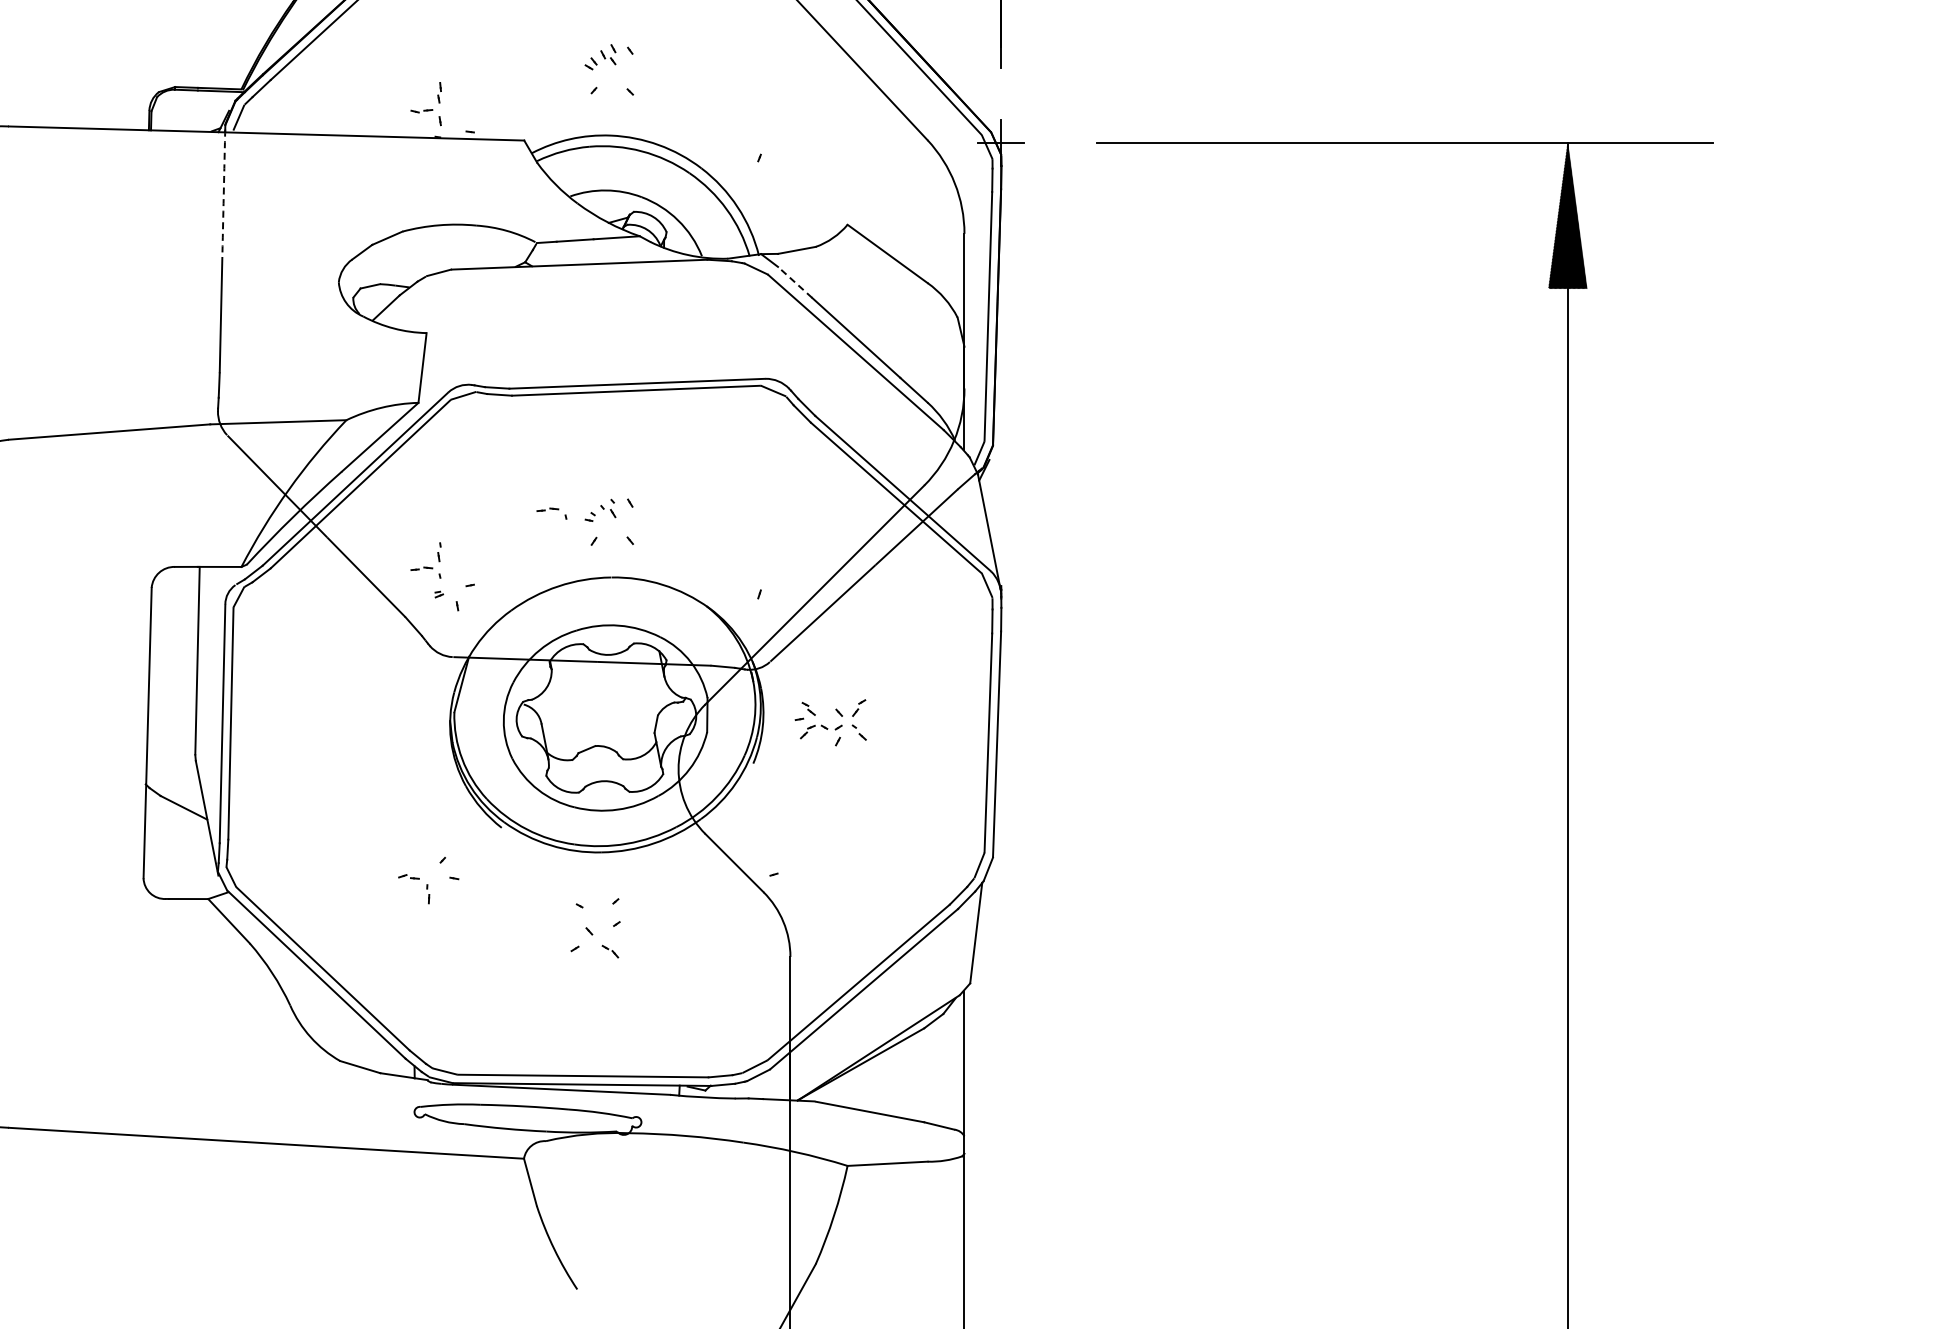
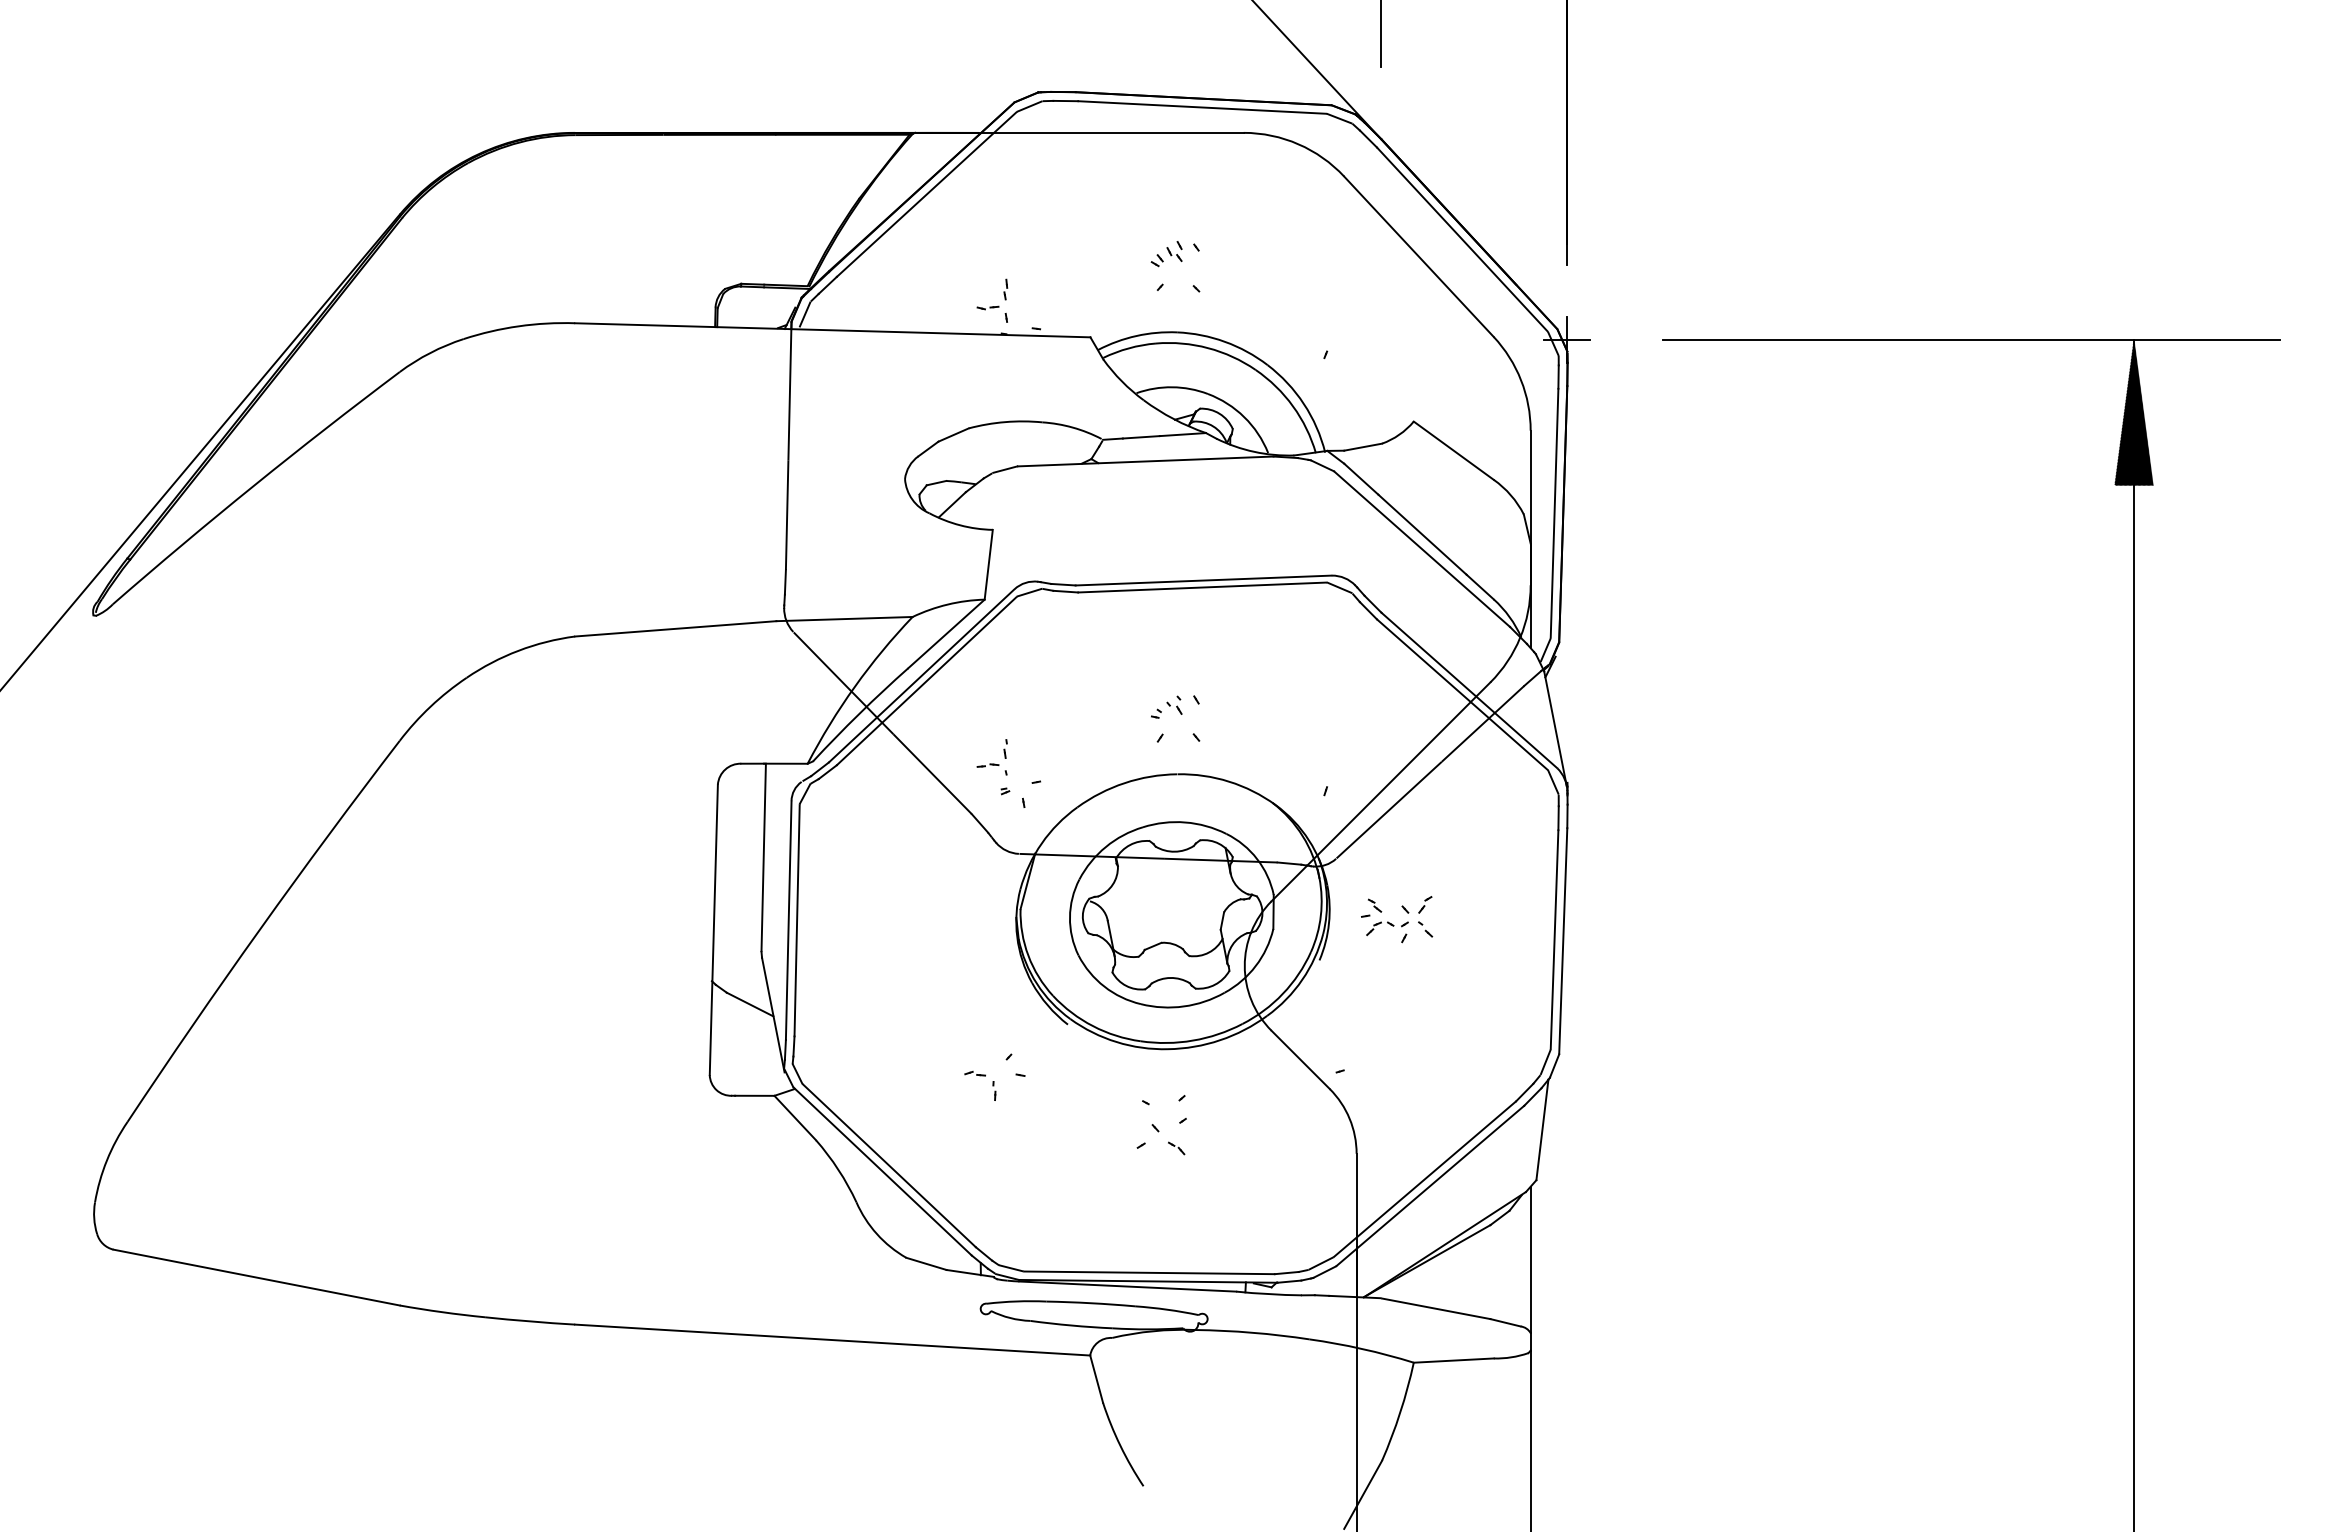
arc: (223, 194) -> (789, 391), dashed -> solid
line: (794, 281) -> (1360, 478), dashed -> solid
part: (551, 513) -> (1117, 710), removed

